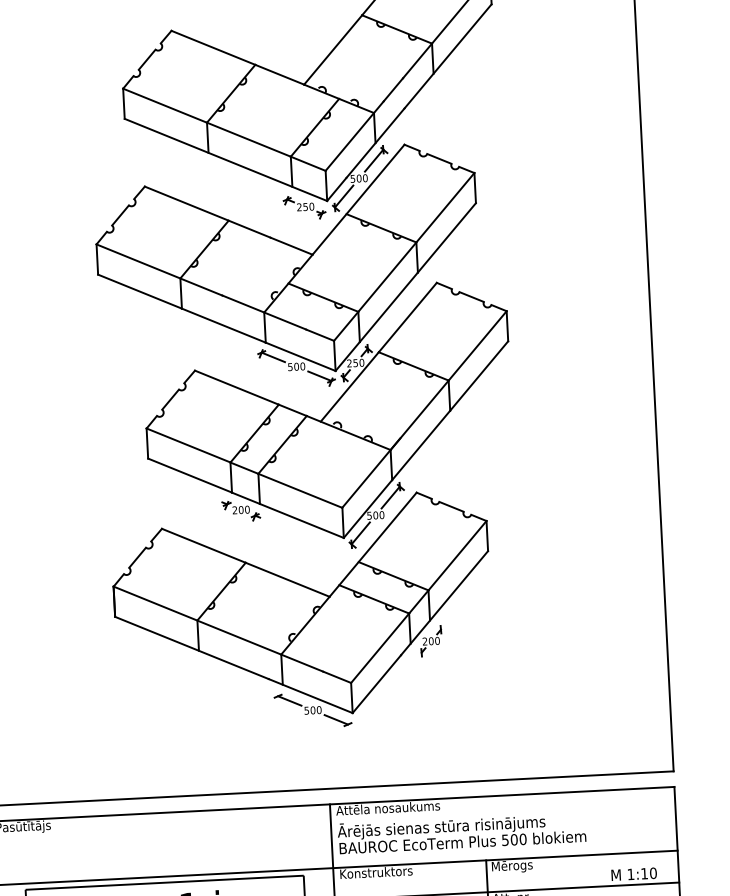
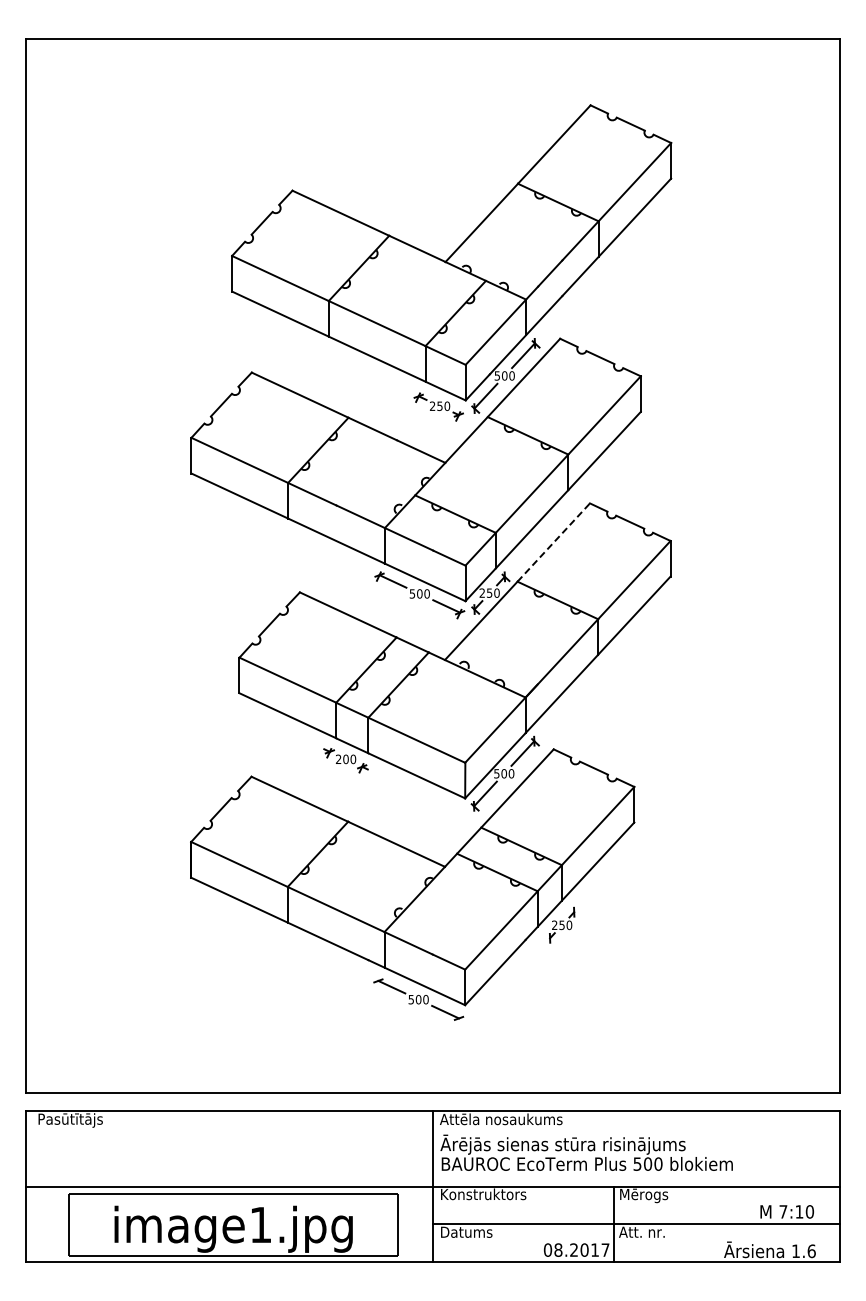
line: (408, 317) -> (554, 542), solid -> dashed
text: (430, 640) -> (561, 924), 200 -> 250
text: (631, 874) -> (783, 1211), 1:10 -> 7:10

